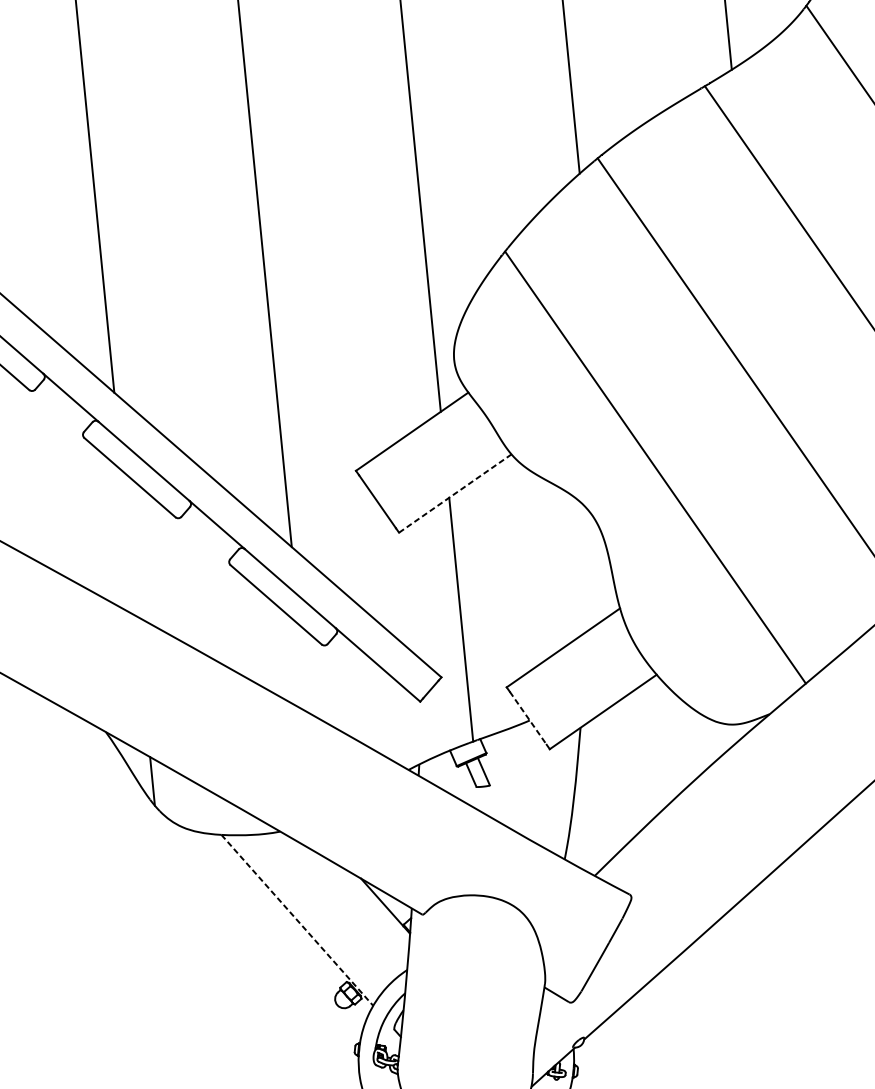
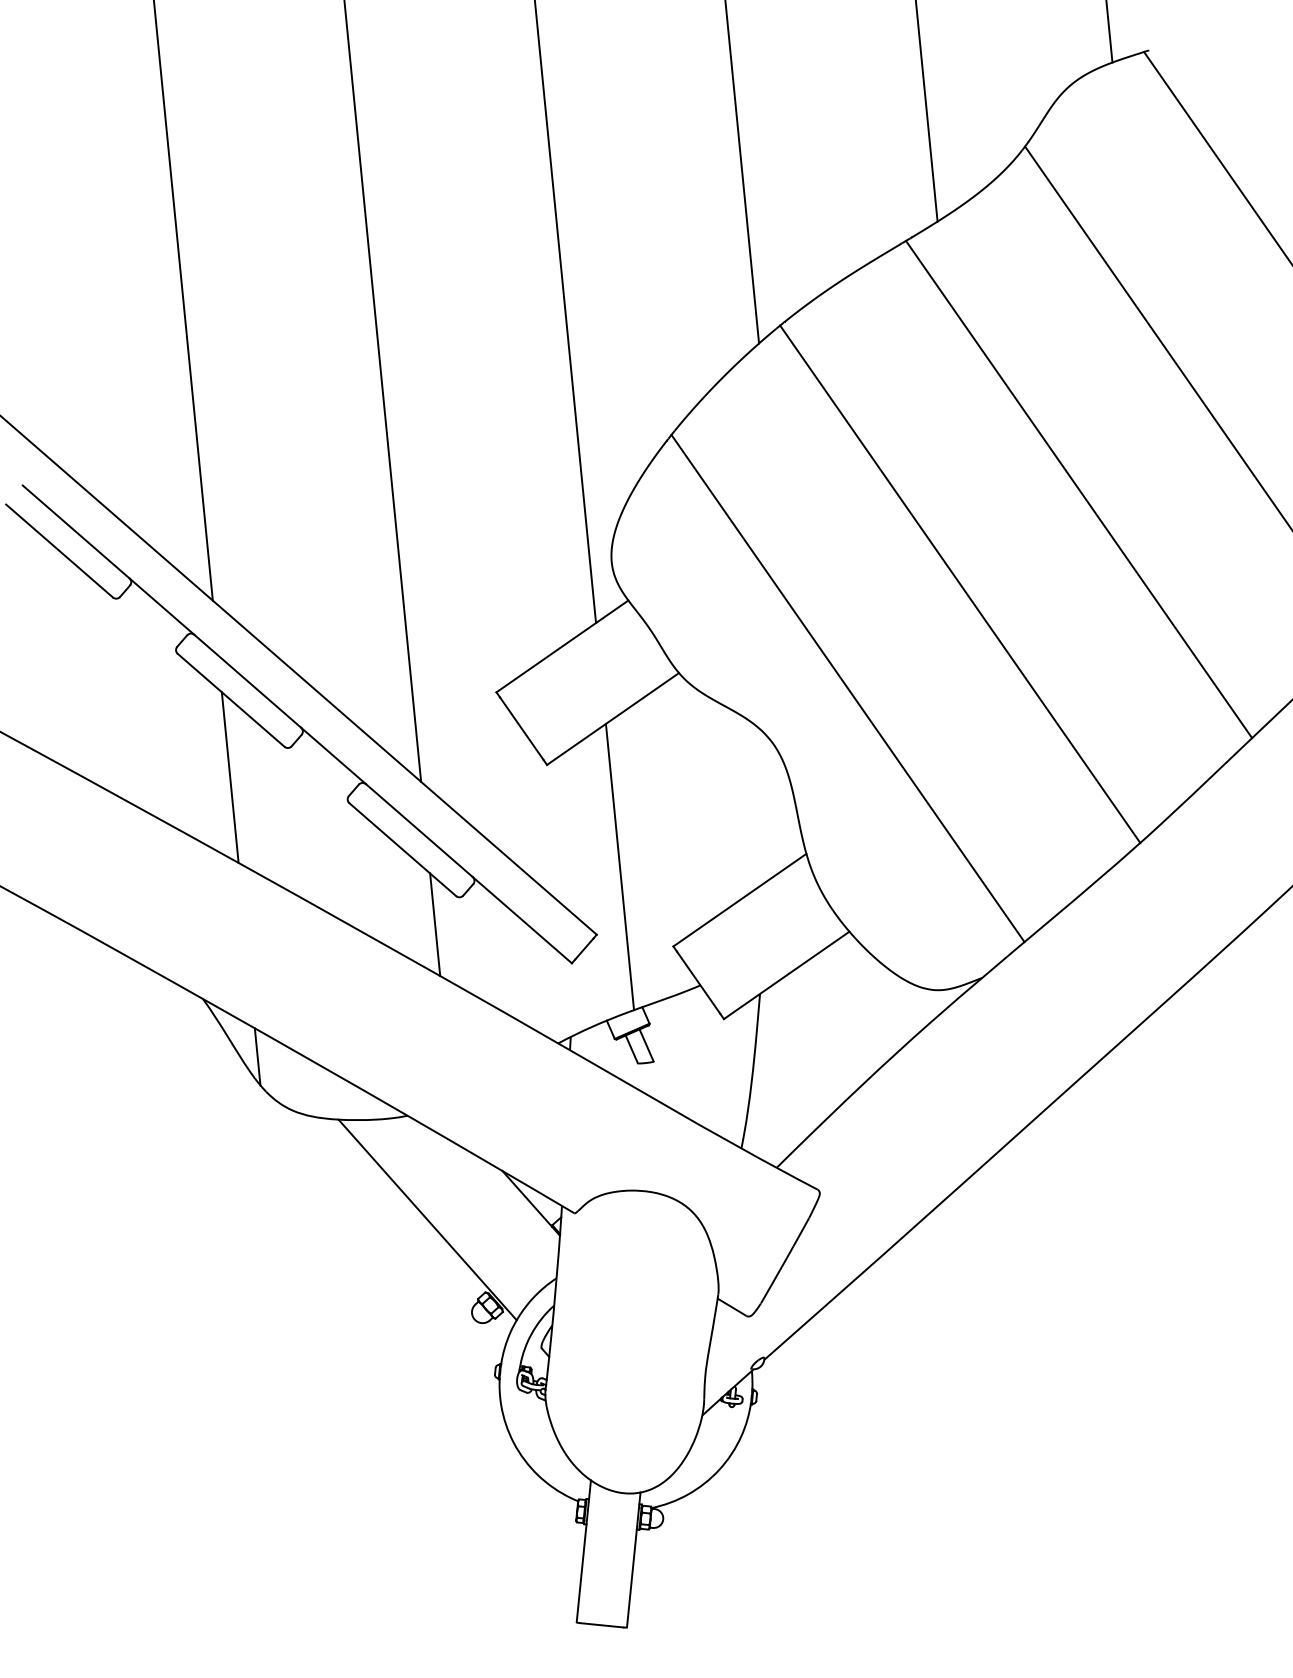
line: (455, 493) -> (613, 718), dashed -> solid
line: (128, 543) -> (229, 777), added
line: (304, 668) -> (435, 924), added
line: (528, 718) -> (698, 982), dashed -> solid
line: (297, 920) -> (427, 1220), dashed -> solid

